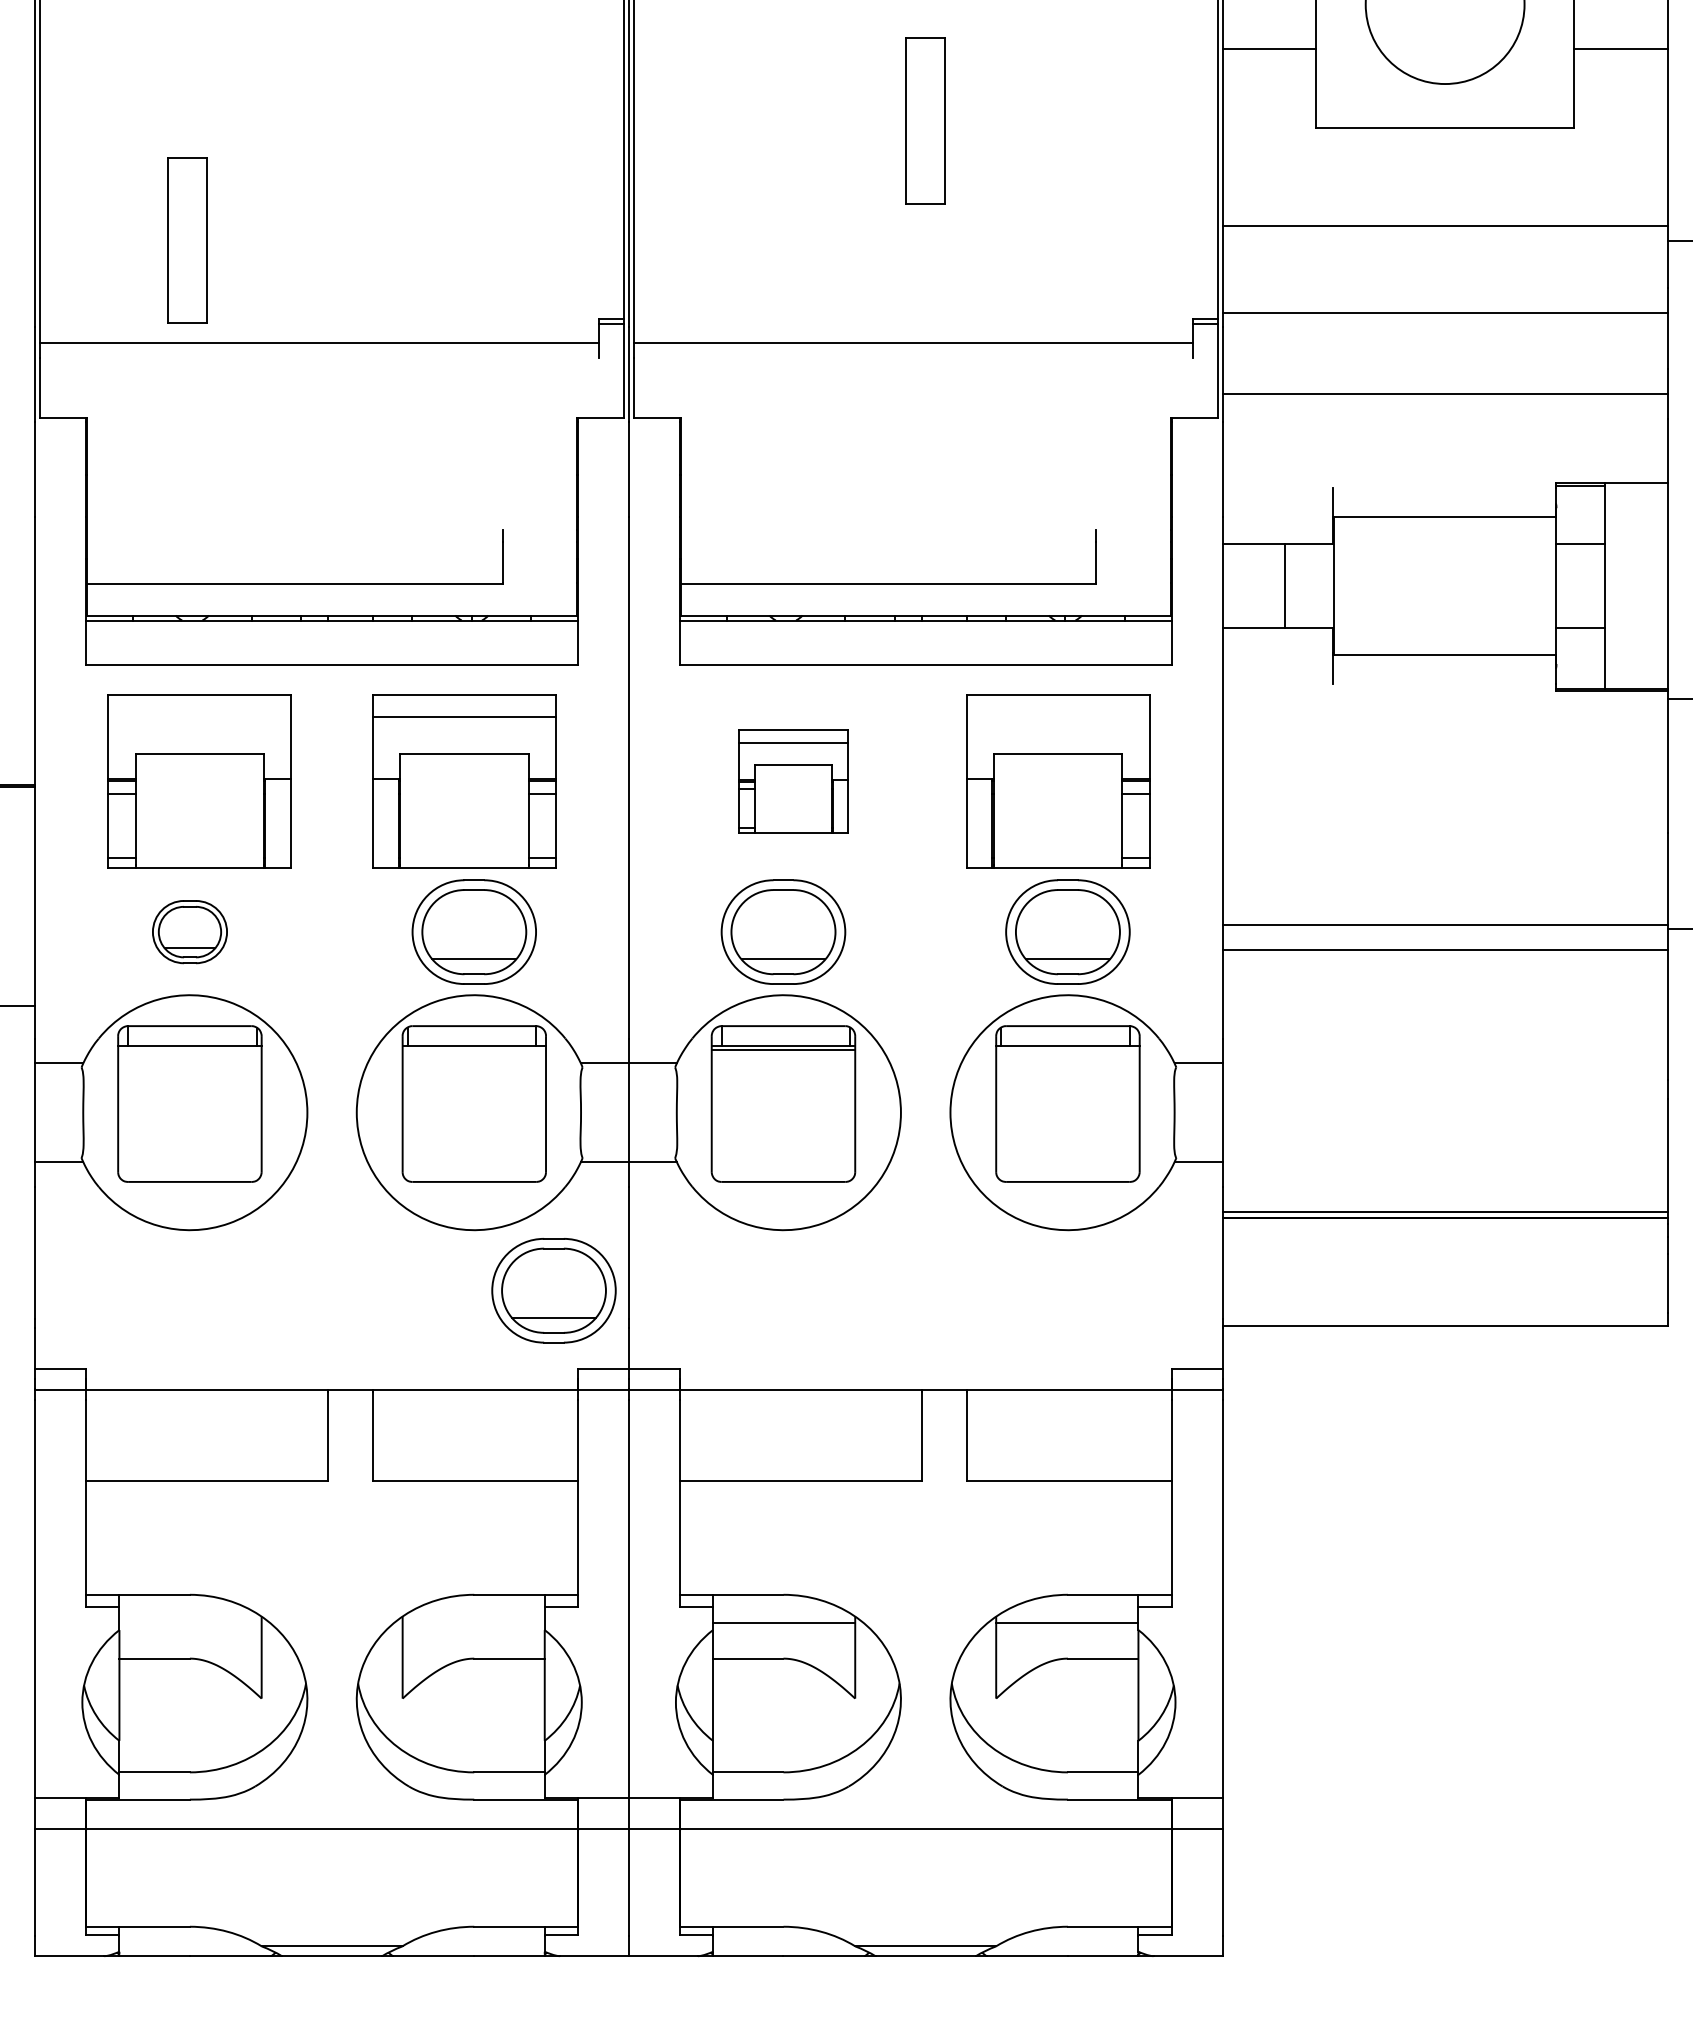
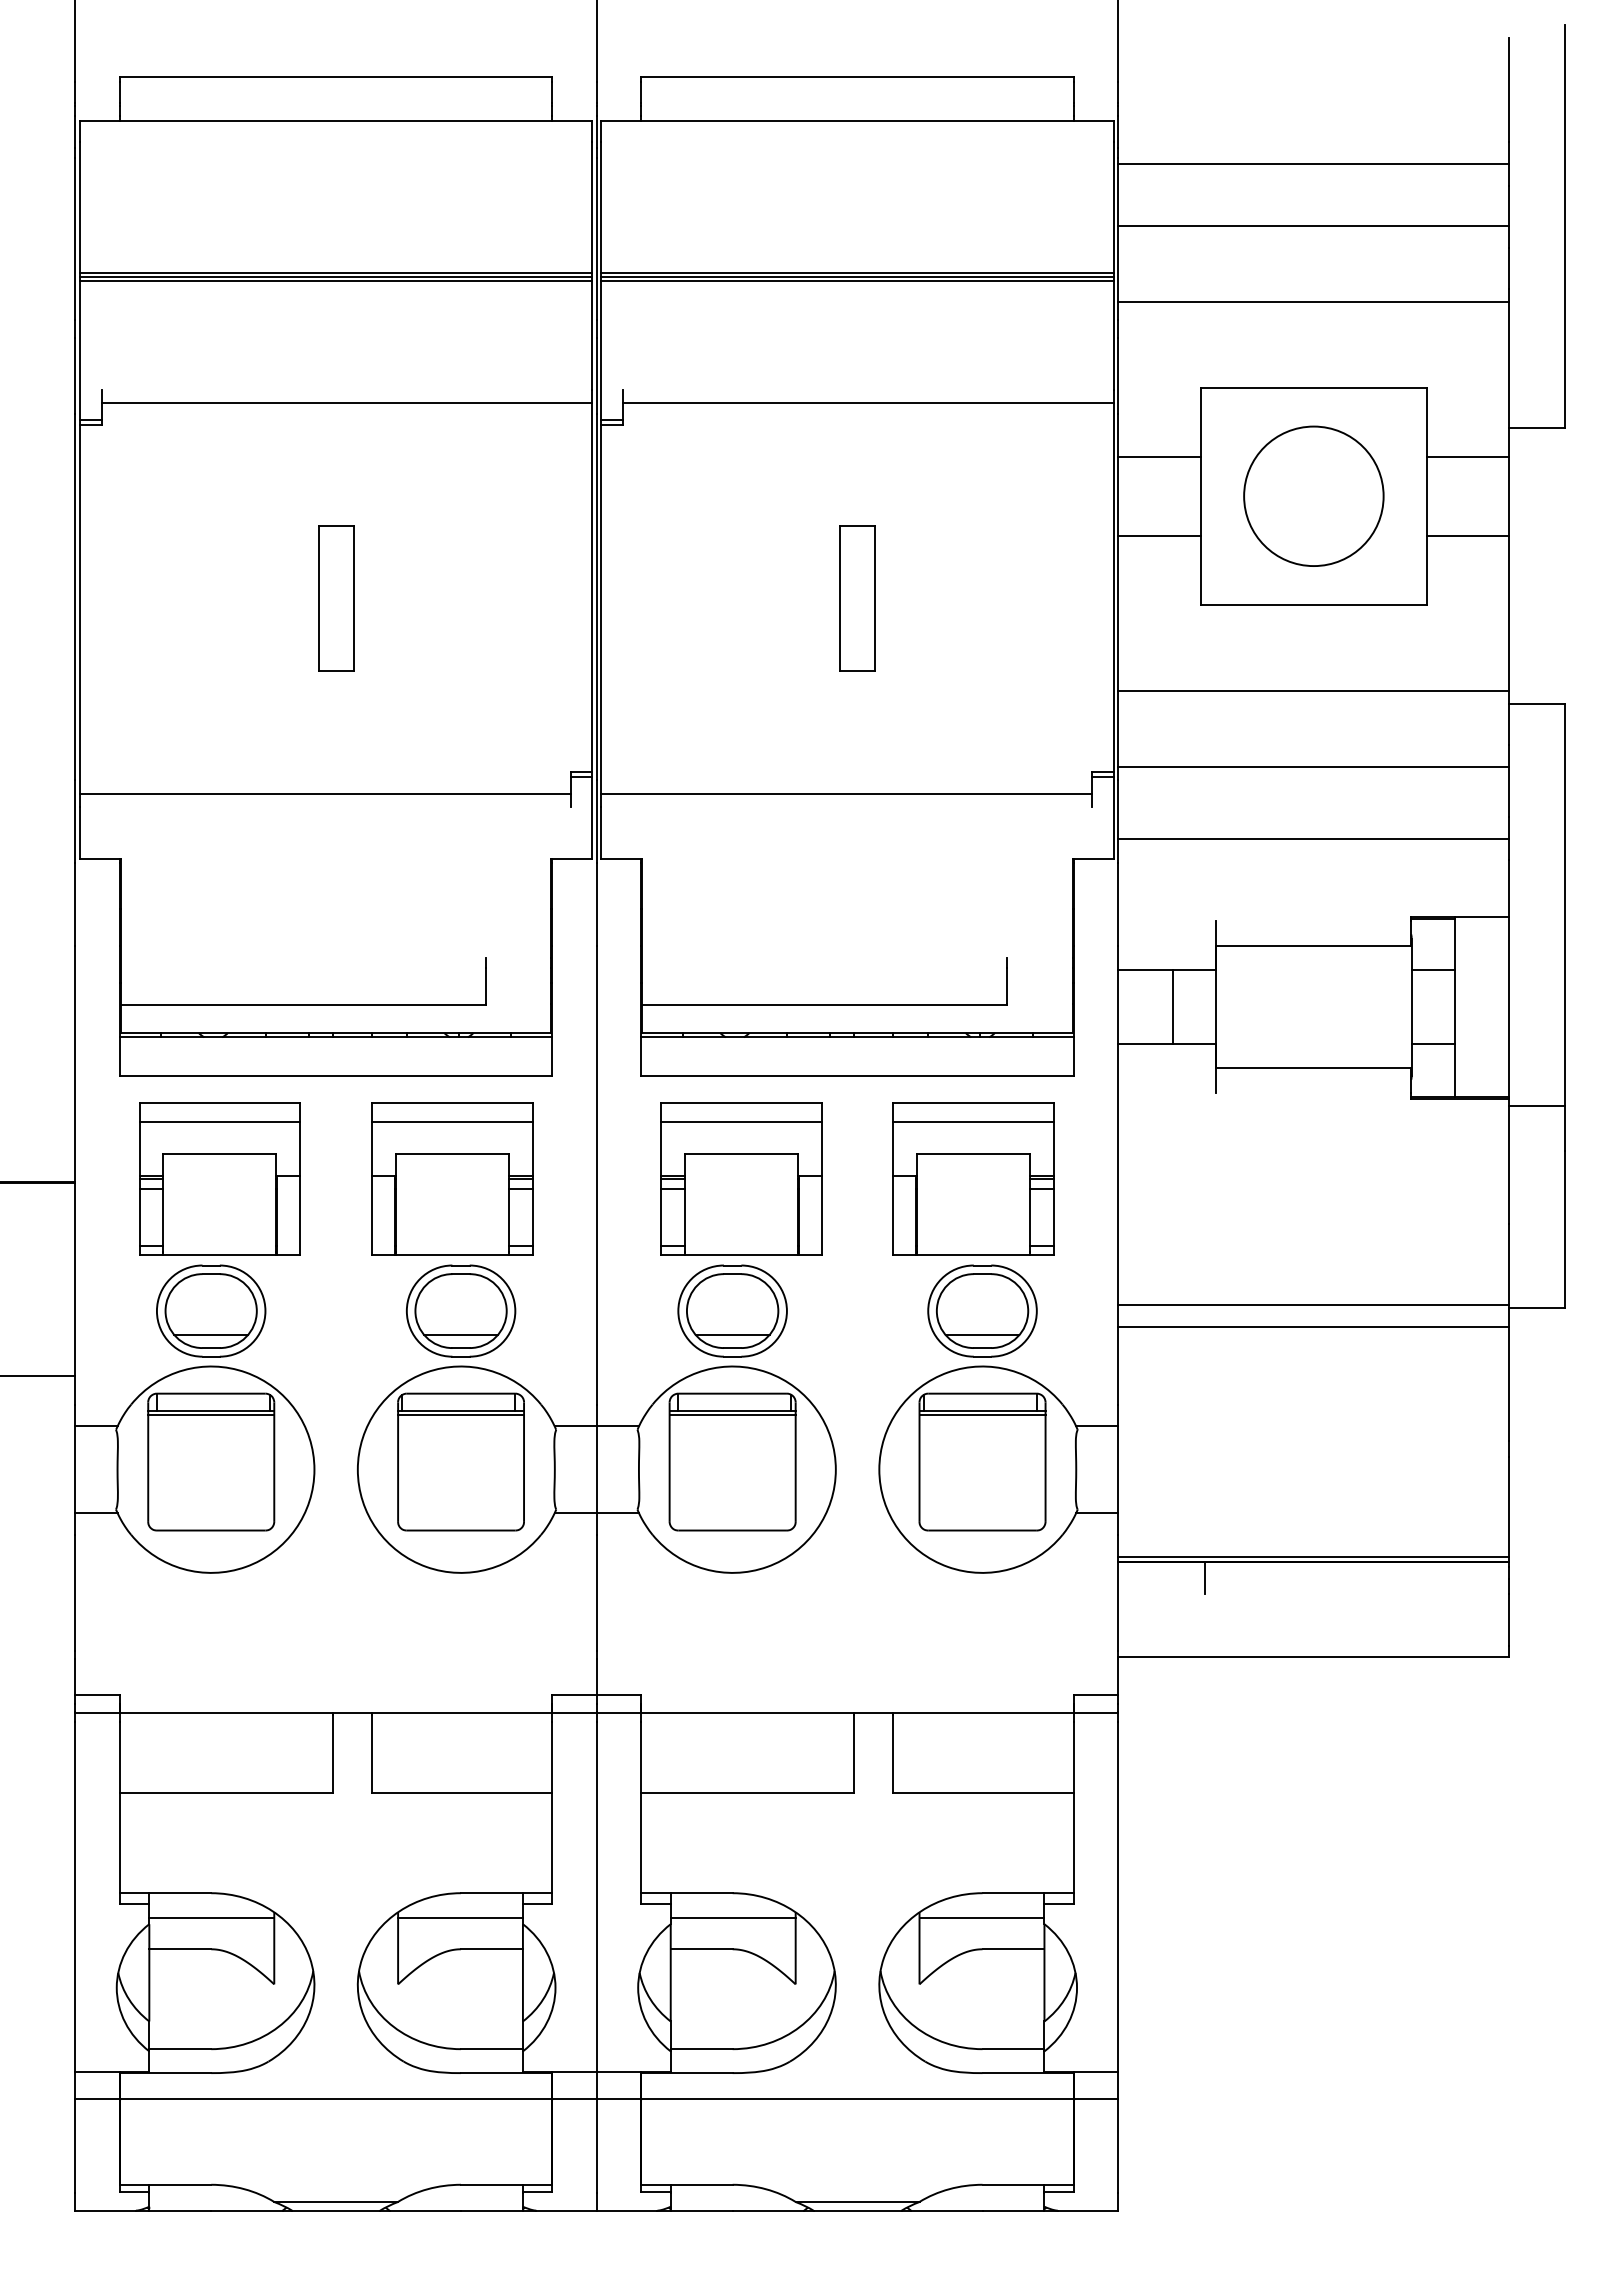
part: (187, 240) -> (336, 598), moved
line: (199, 717) -> (219, 1122), added
line: (1057, 717) -> (973, 1122), added
part: (793, 781) -> (741, 1178), size x1.67
part: (190, 931) -> (211, 1310), size x1.67
line: (190, 1049) -> (211, 1414), added
line: (474, 1049) -> (461, 1414), added
line: (1067, 1049) -> (982, 1414), added
line: (1321, 1235) -> (1205, 1577), added
part: (554, 1290) -> (531, 1625), removed
line: (190, 1622) -> (211, 1917), added
line: (473, 1622) -> (460, 1917), added

